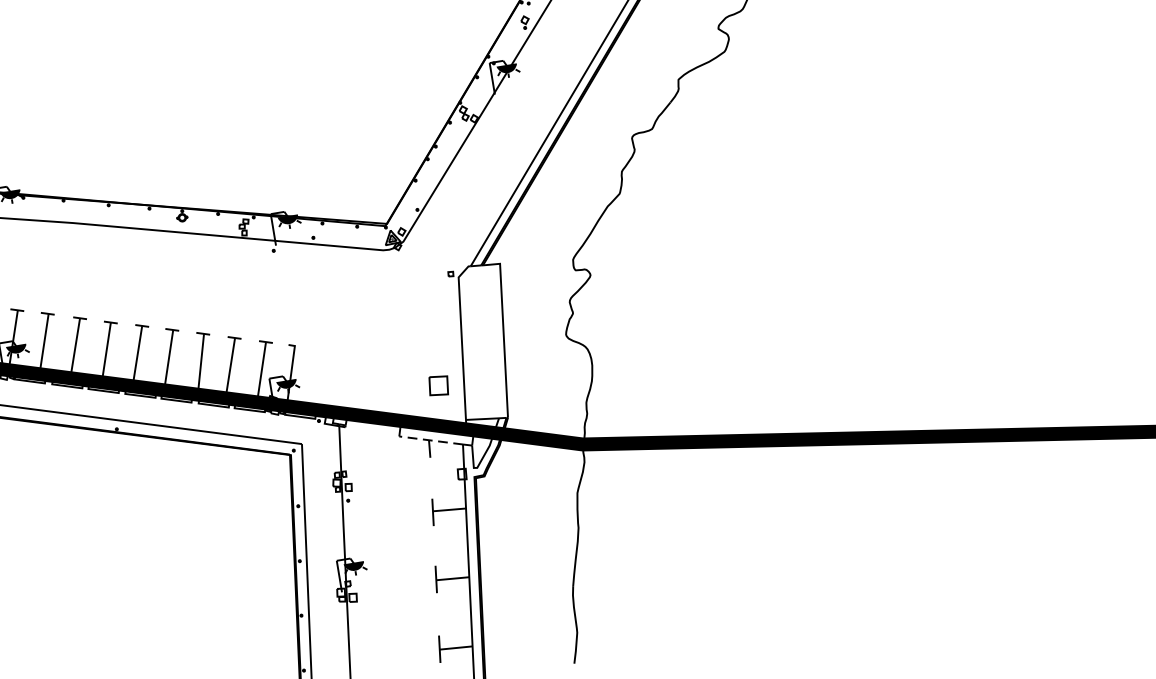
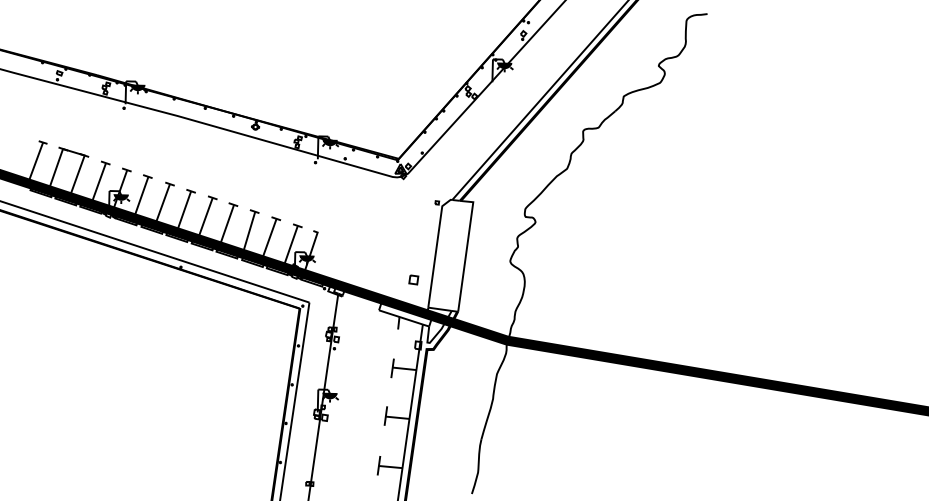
part: (438, 385) -> (413, 279), size x0.62
line: (430, 440) -> (400, 317), dashed -> solid

